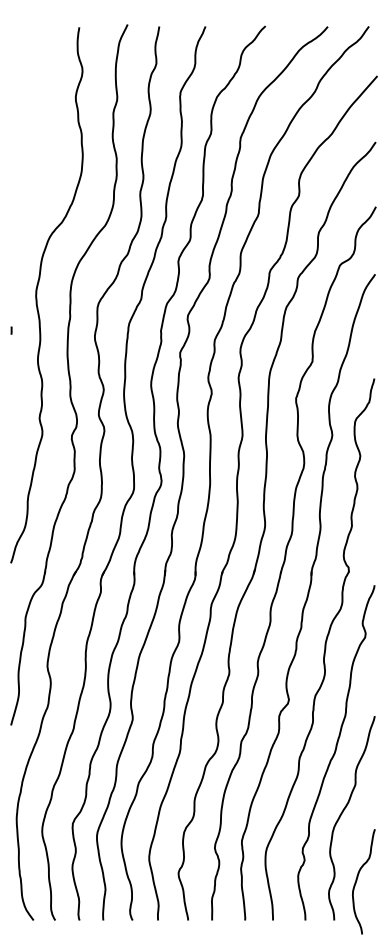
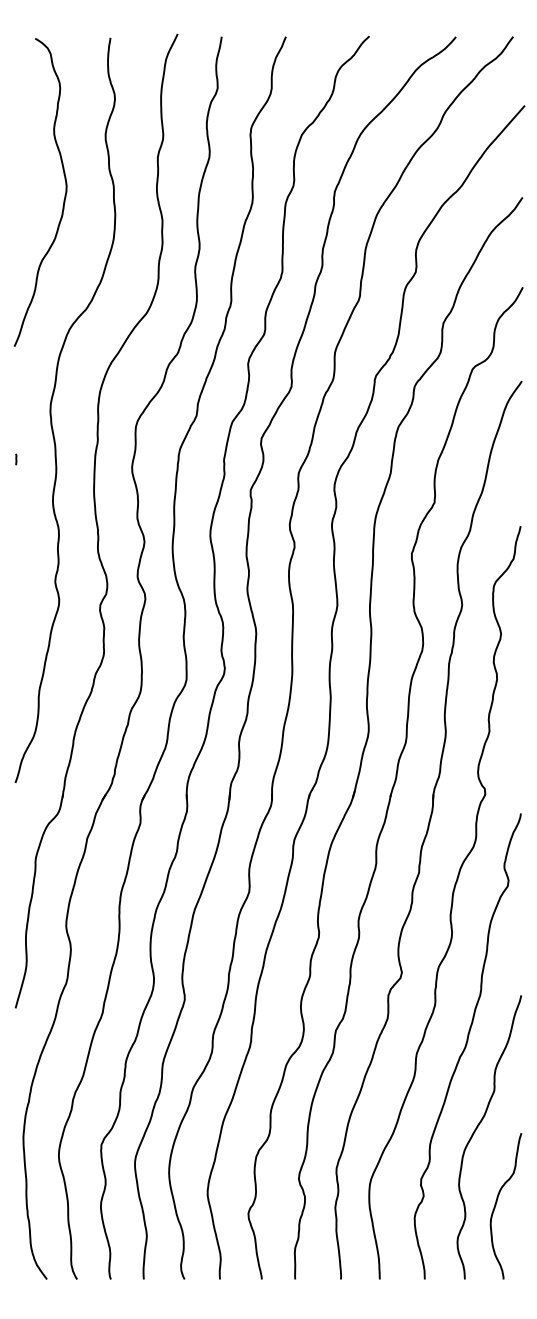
curve: (45, 142) -> (63, 197), added
curve: (357, 880) -> (497, 1204), moved

